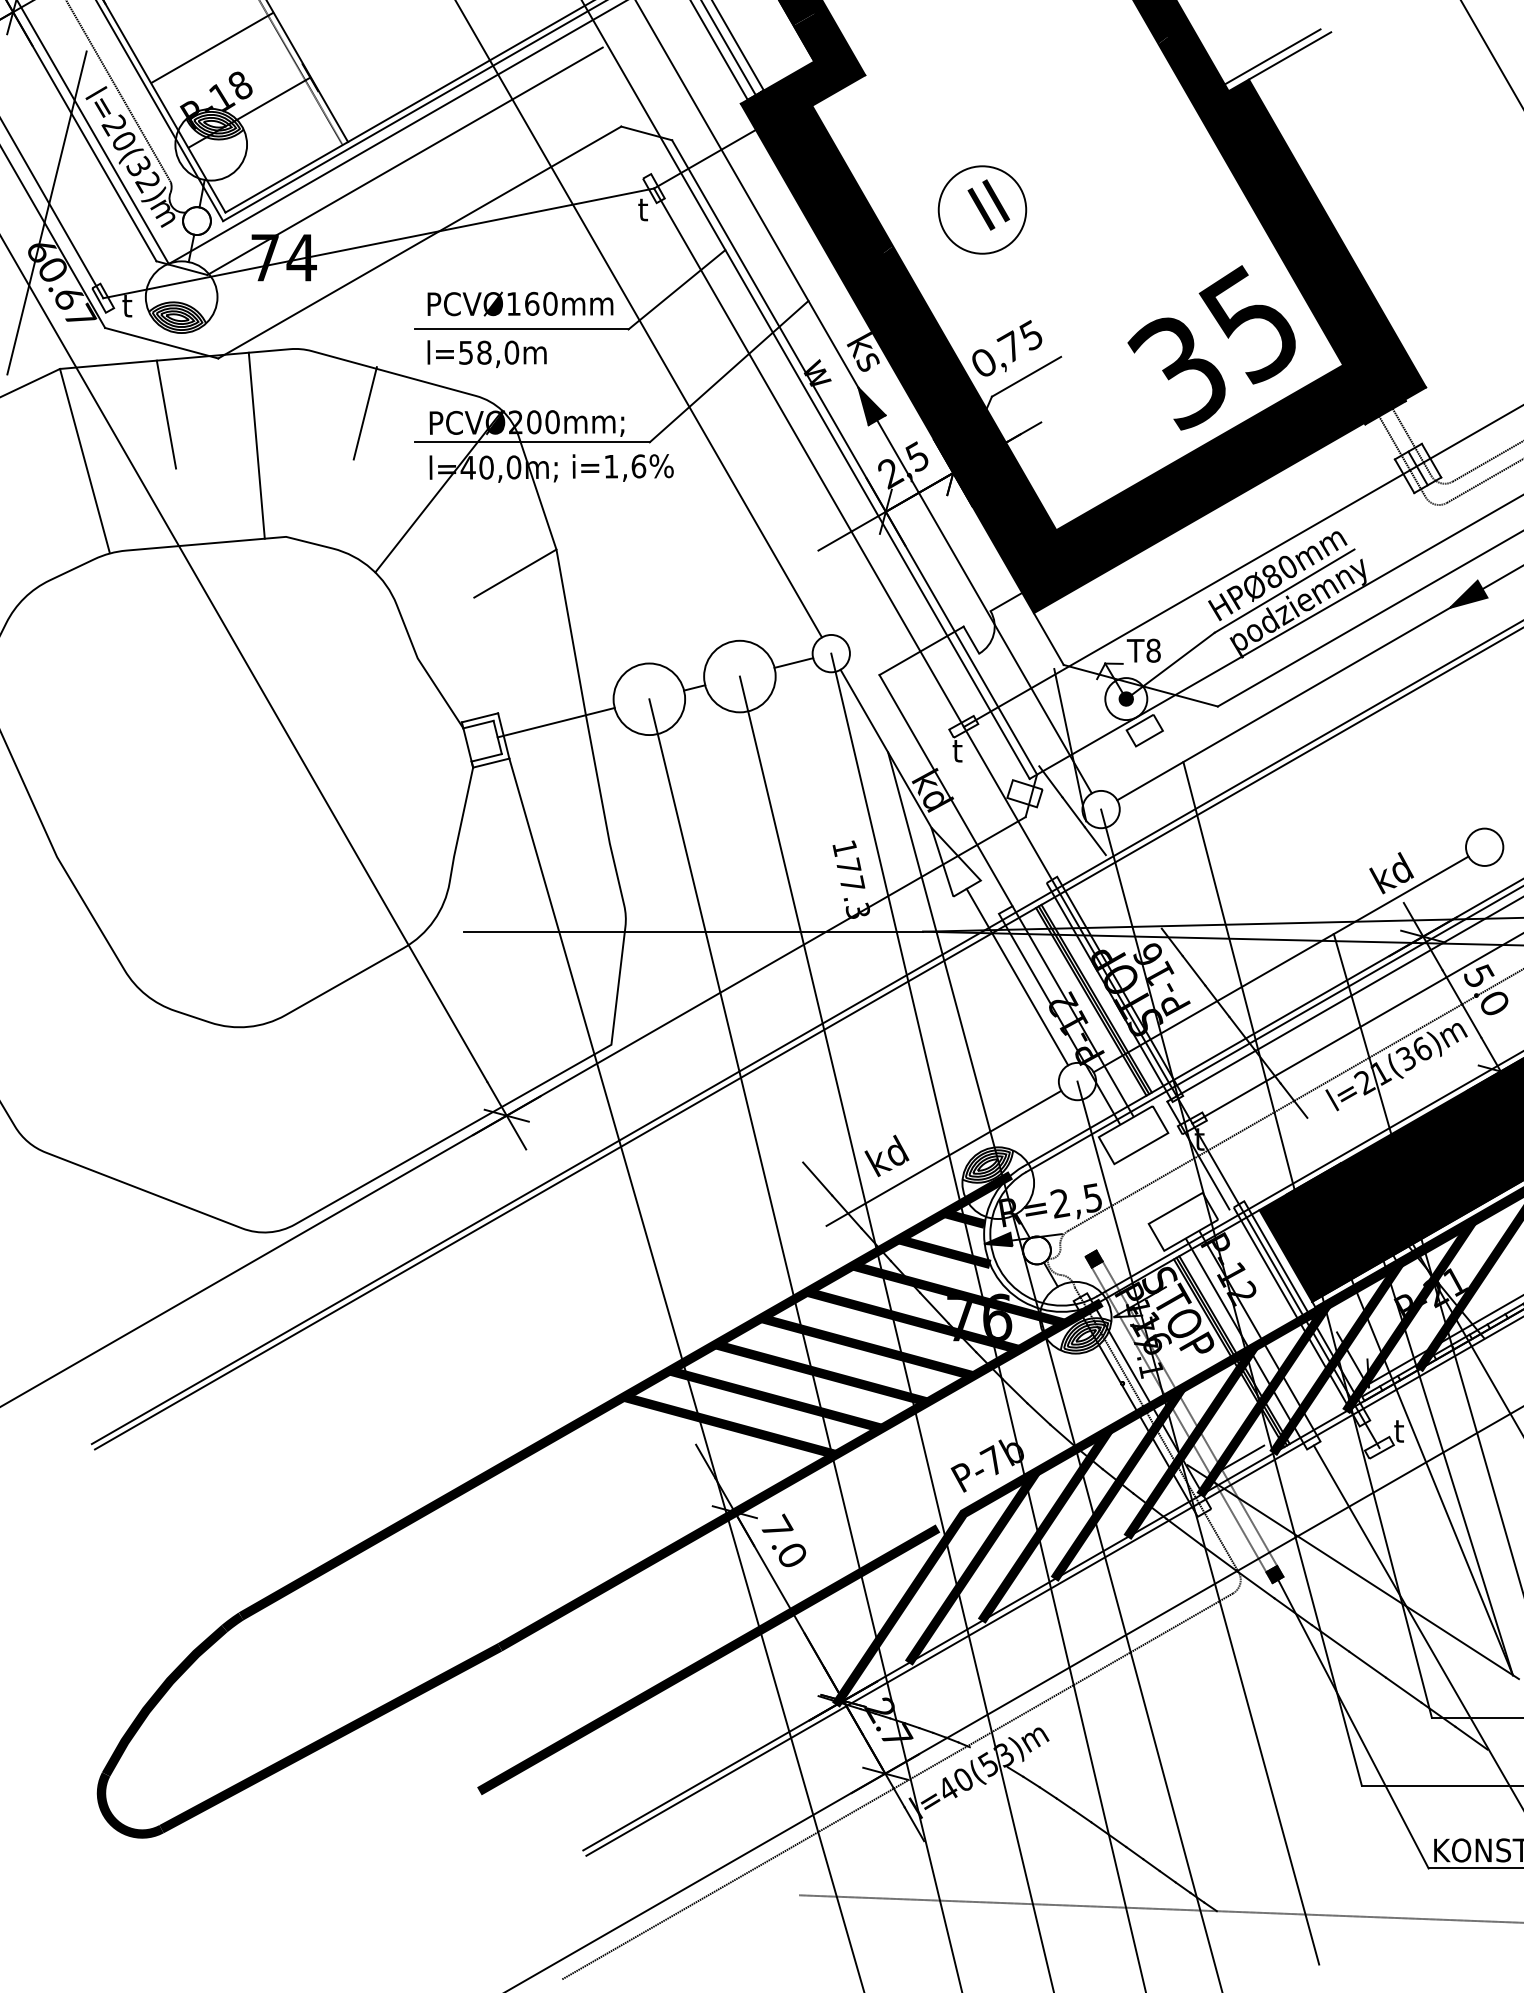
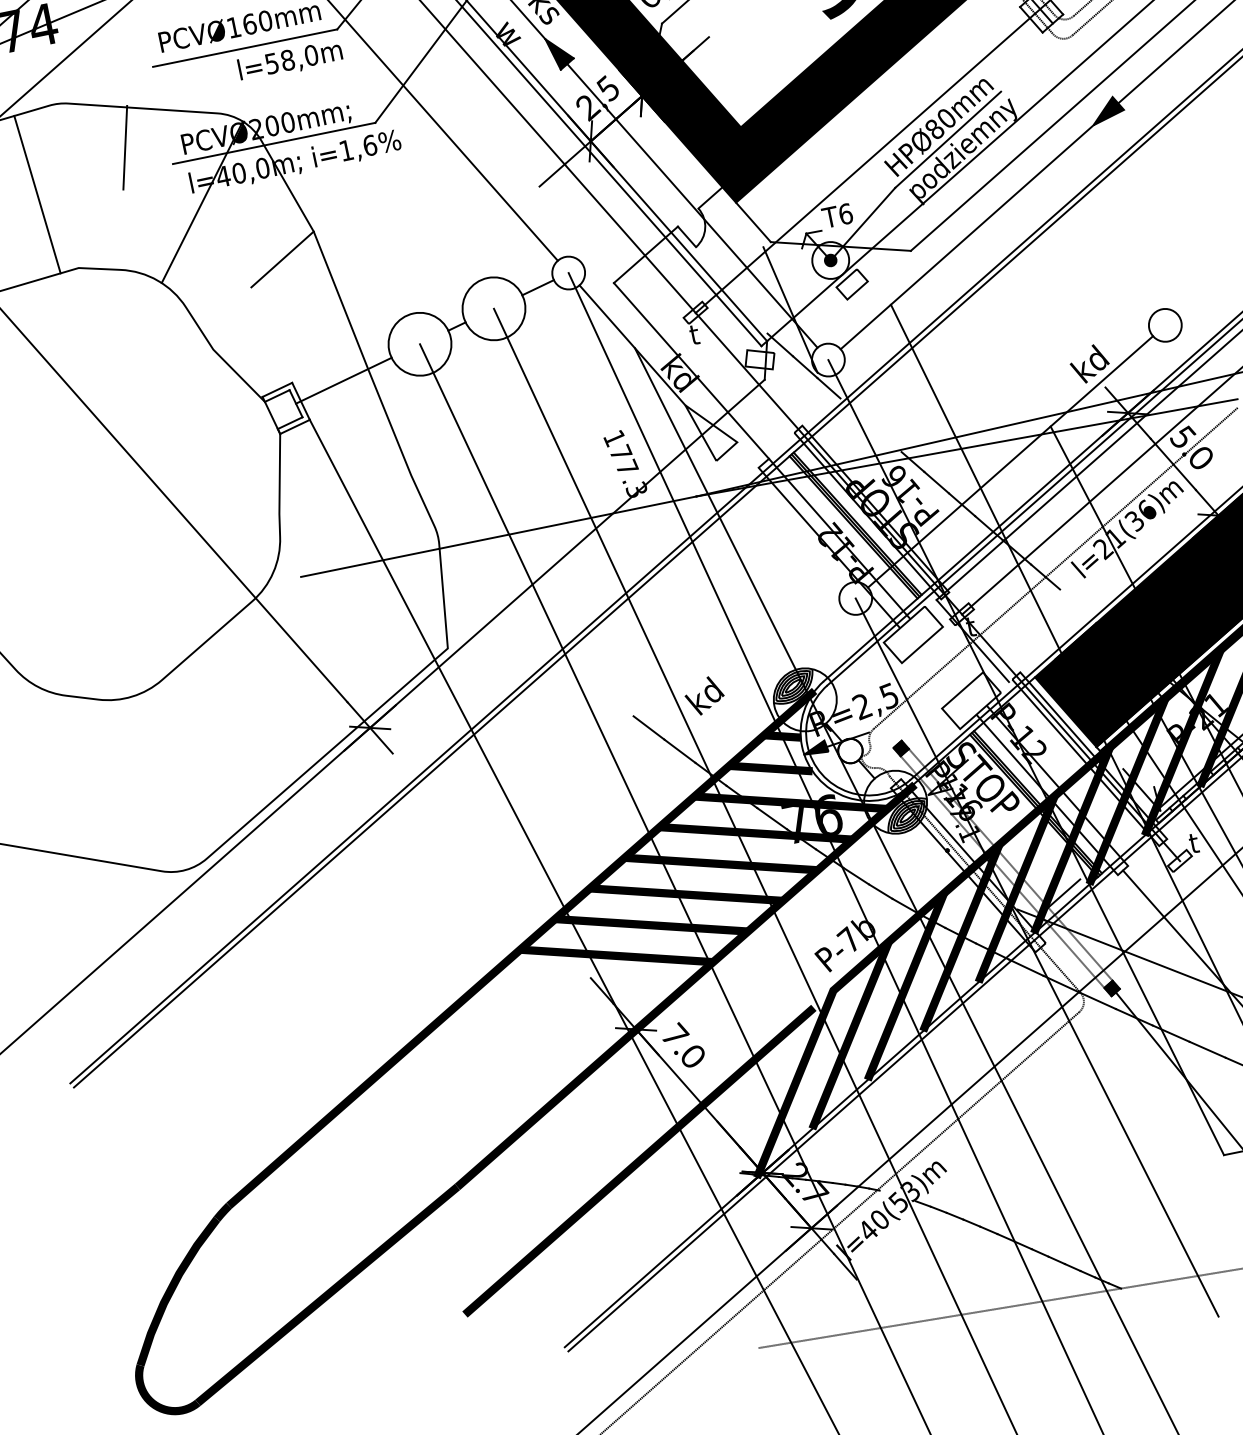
text: (486, 353) -> (289, 60), moved
text: (1153, 650) -> (845, 213), T8 -> T6
line: (1017, 976) -> (785, 518), removed
line: (943, 1157) -> (753, 687), removed

